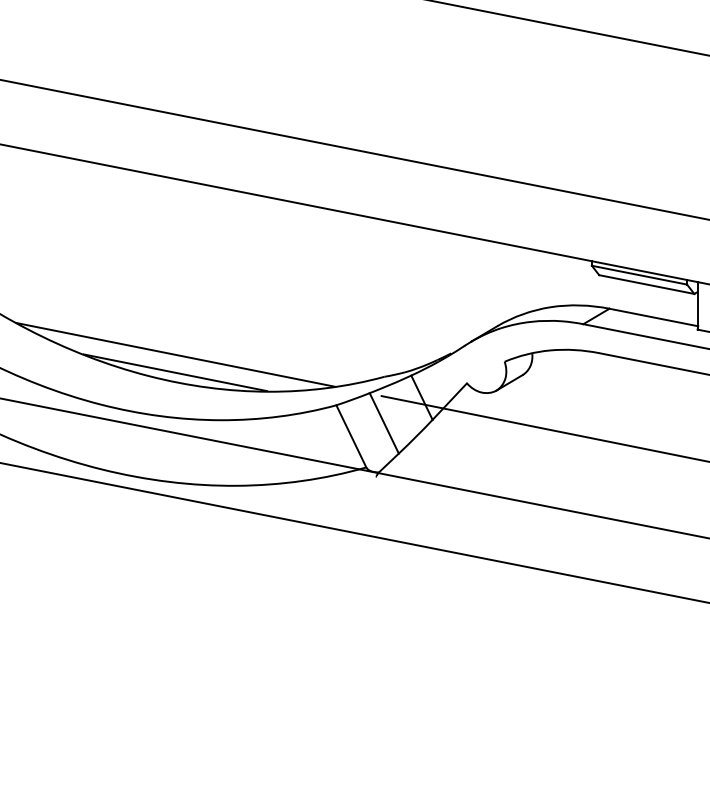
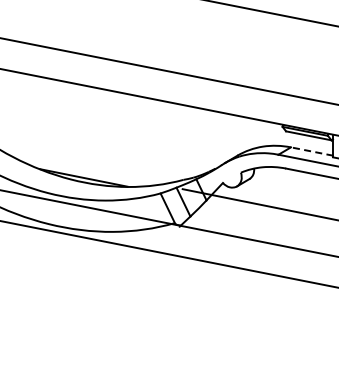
line: (654, 317) -> (312, 151), solid -> dashed
line: (174, 355) -> (83, 169), removed

